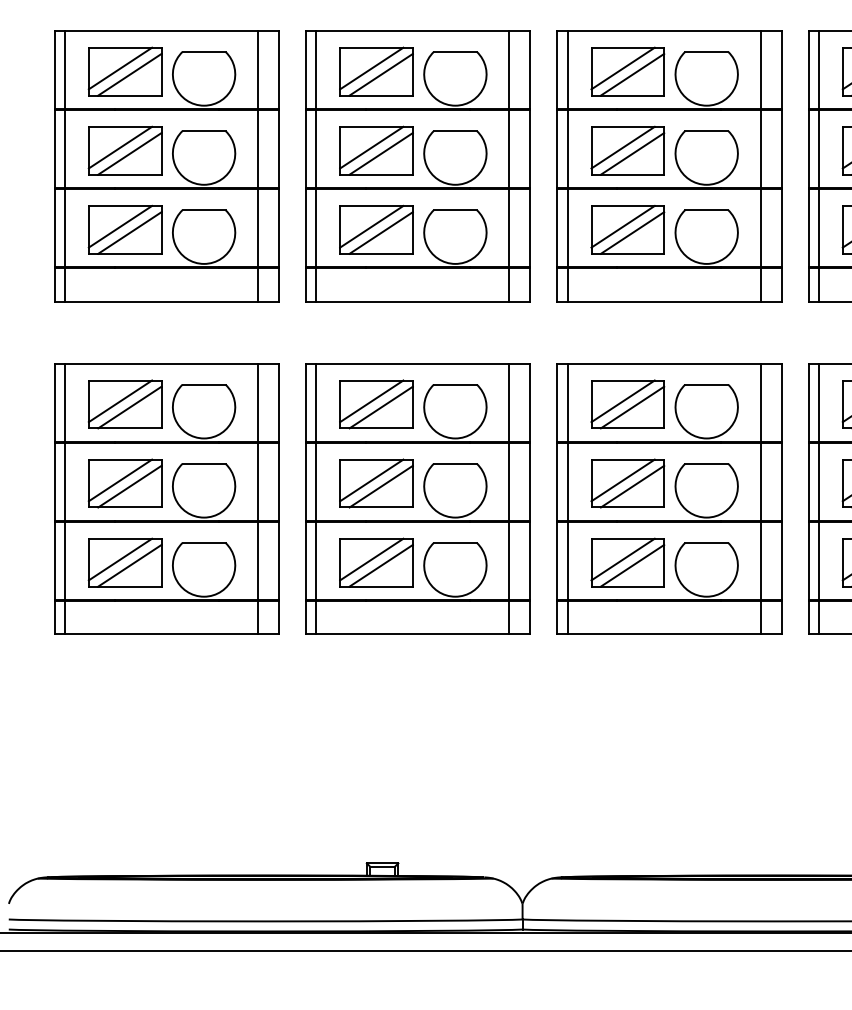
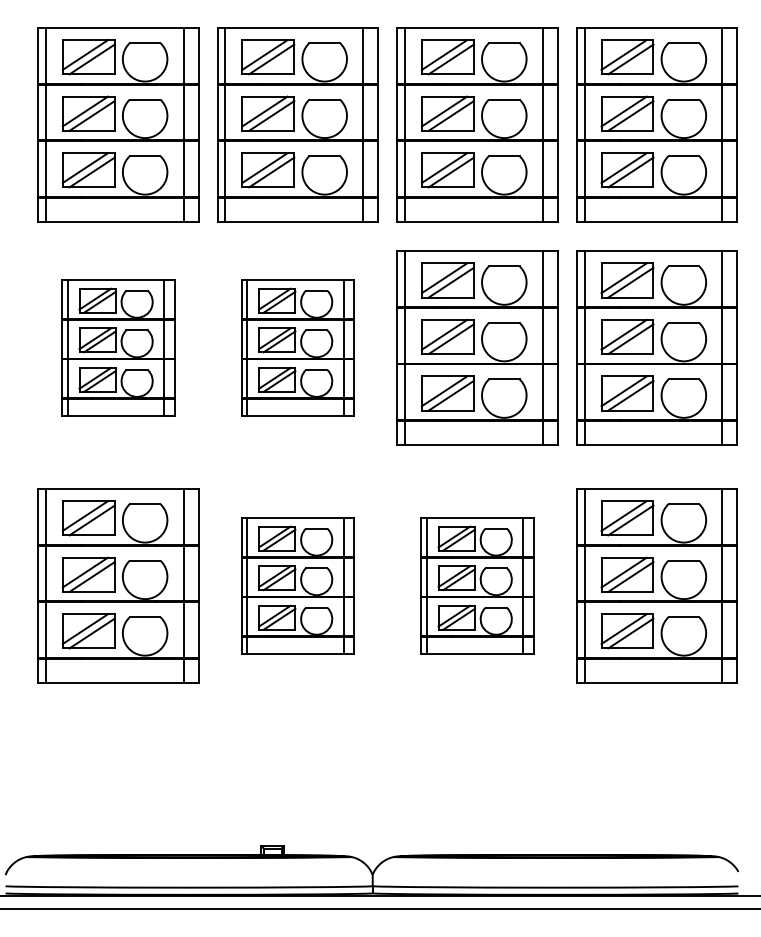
part: (166, 165) -> (118, 347), size x0.7
part: (417, 165) -> (297, 347), size x0.7
part: (417, 498) -> (297, 585), size x0.7
part: (669, 498) -> (477, 585), size x0.7

